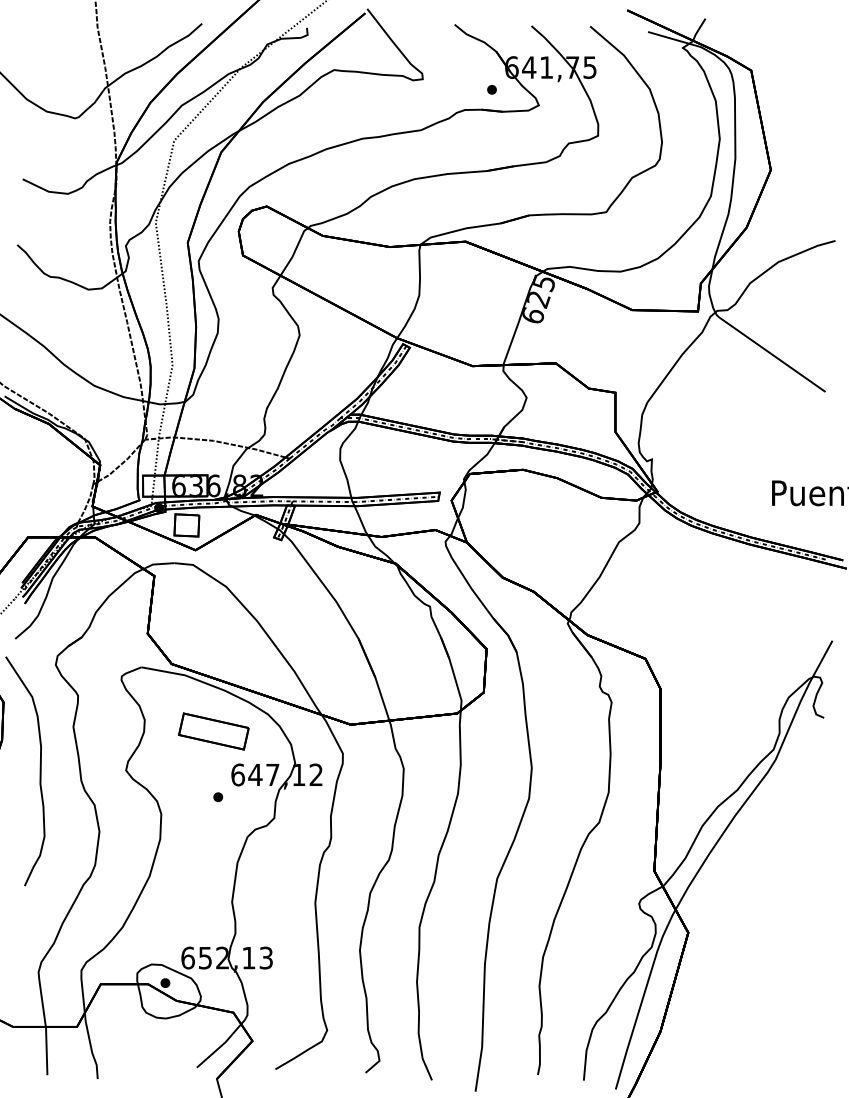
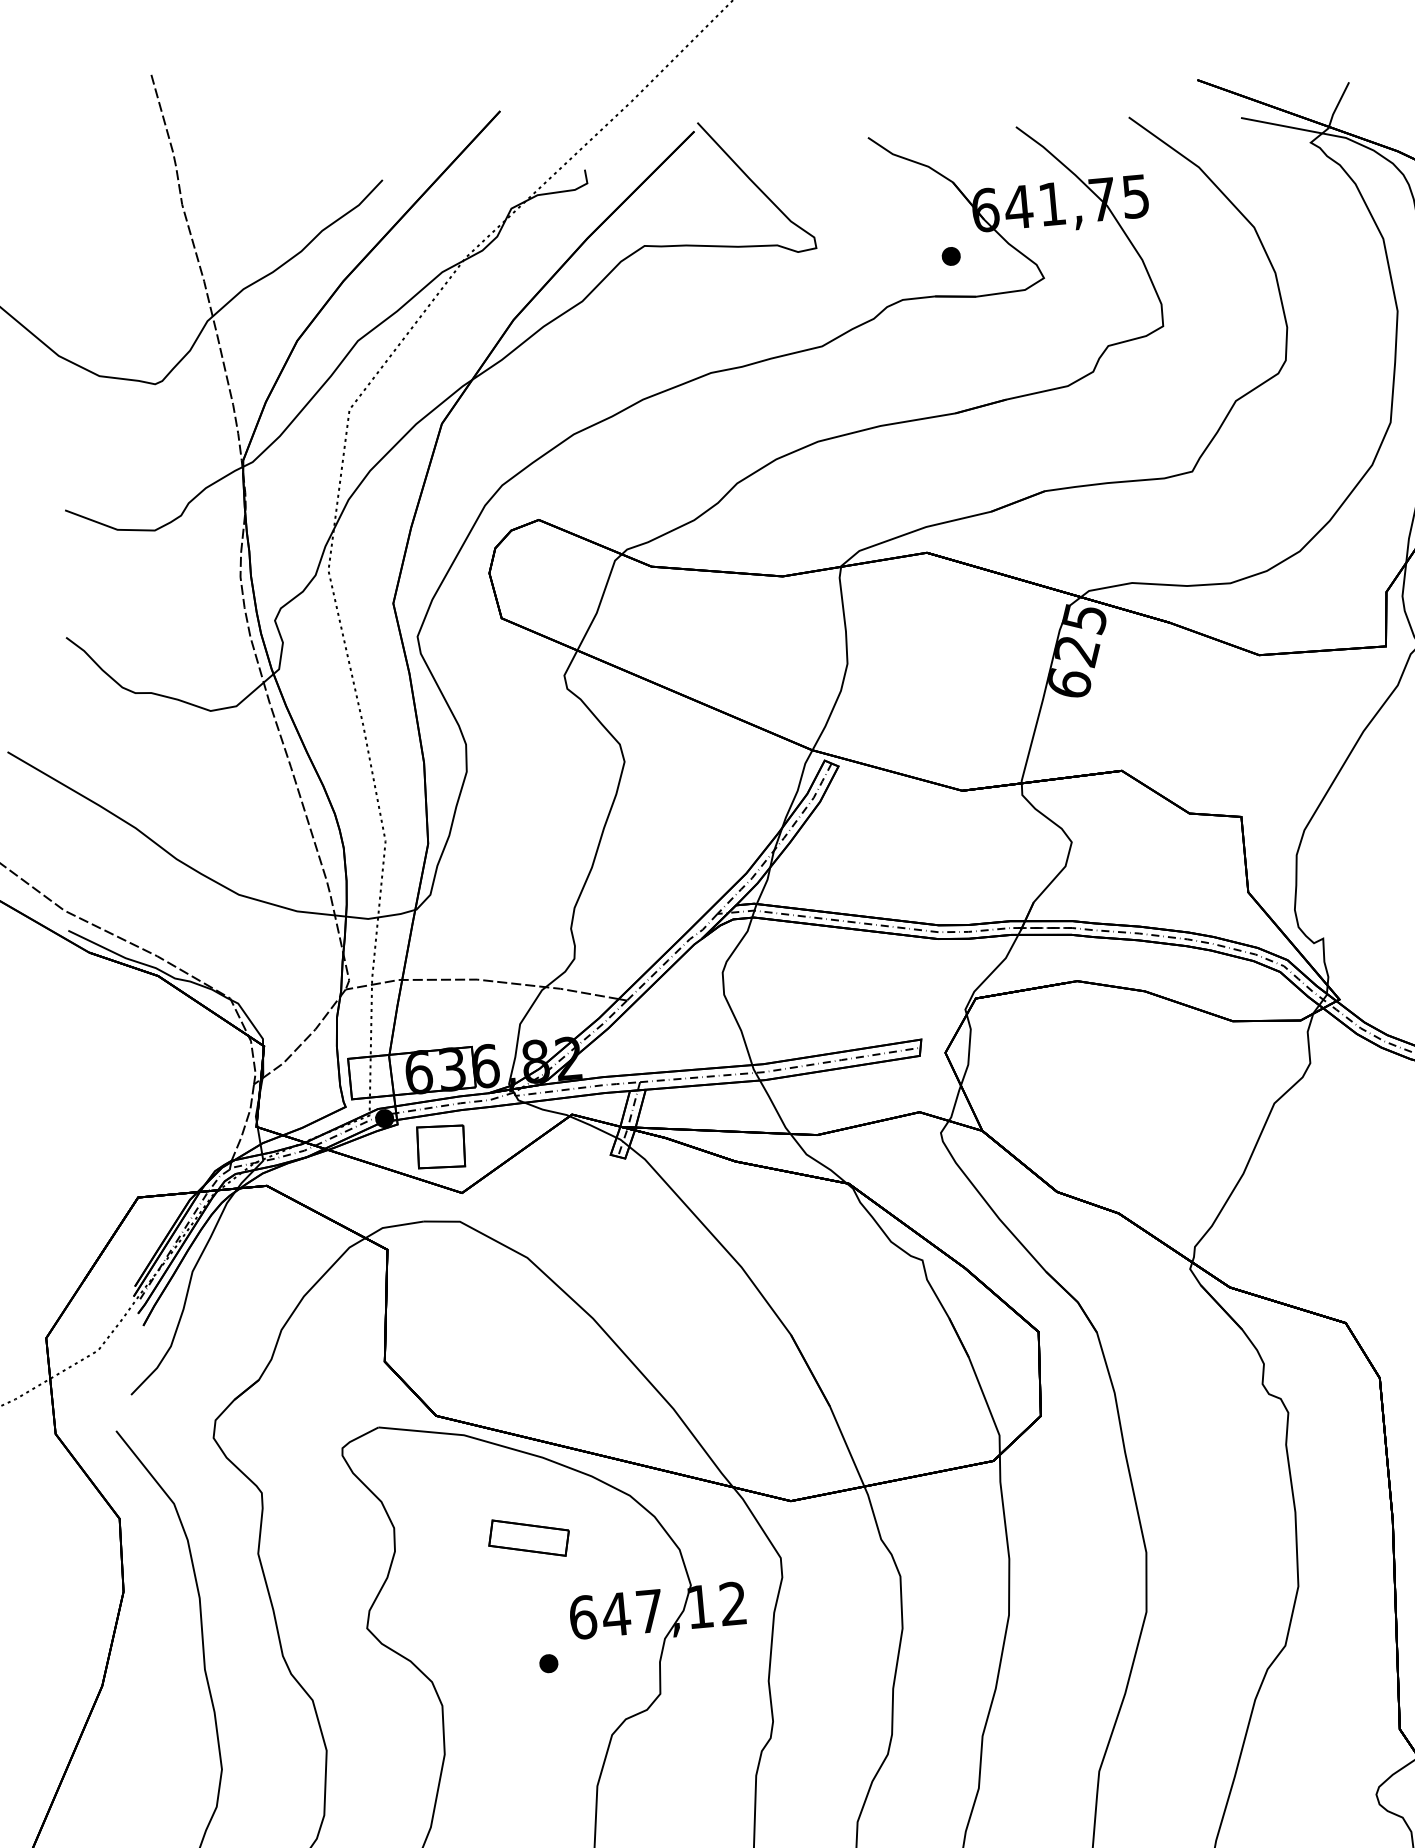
part: (213, 731) -> (528, 1538), size x0.6

